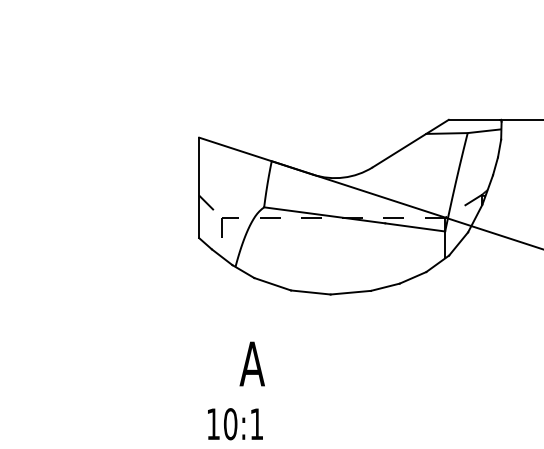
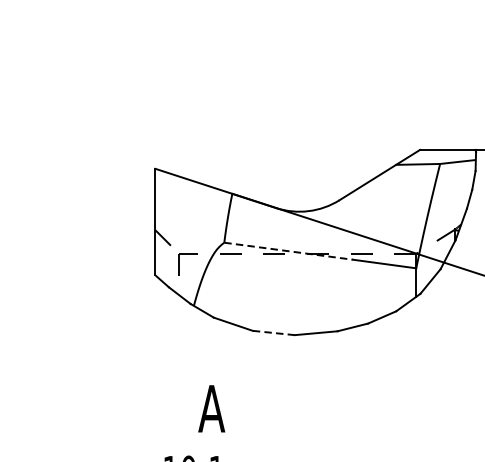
line: (325, 215) -> (289, 251), solid -> dashed
line: (310, 292) -> (273, 333), solid -> dashed

